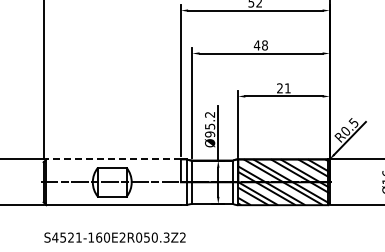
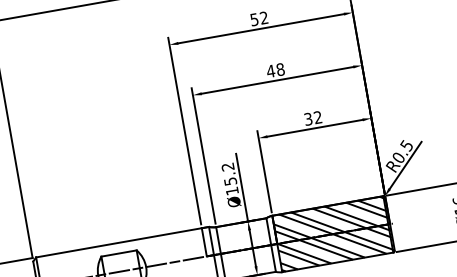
text: (283, 88) -> (312, 118), 21 -> 32
text: (210, 134) -> (232, 191), Ø95.2 -> Ø15.2
line: (113, 159) -> (118, 242), dashed -> solid

